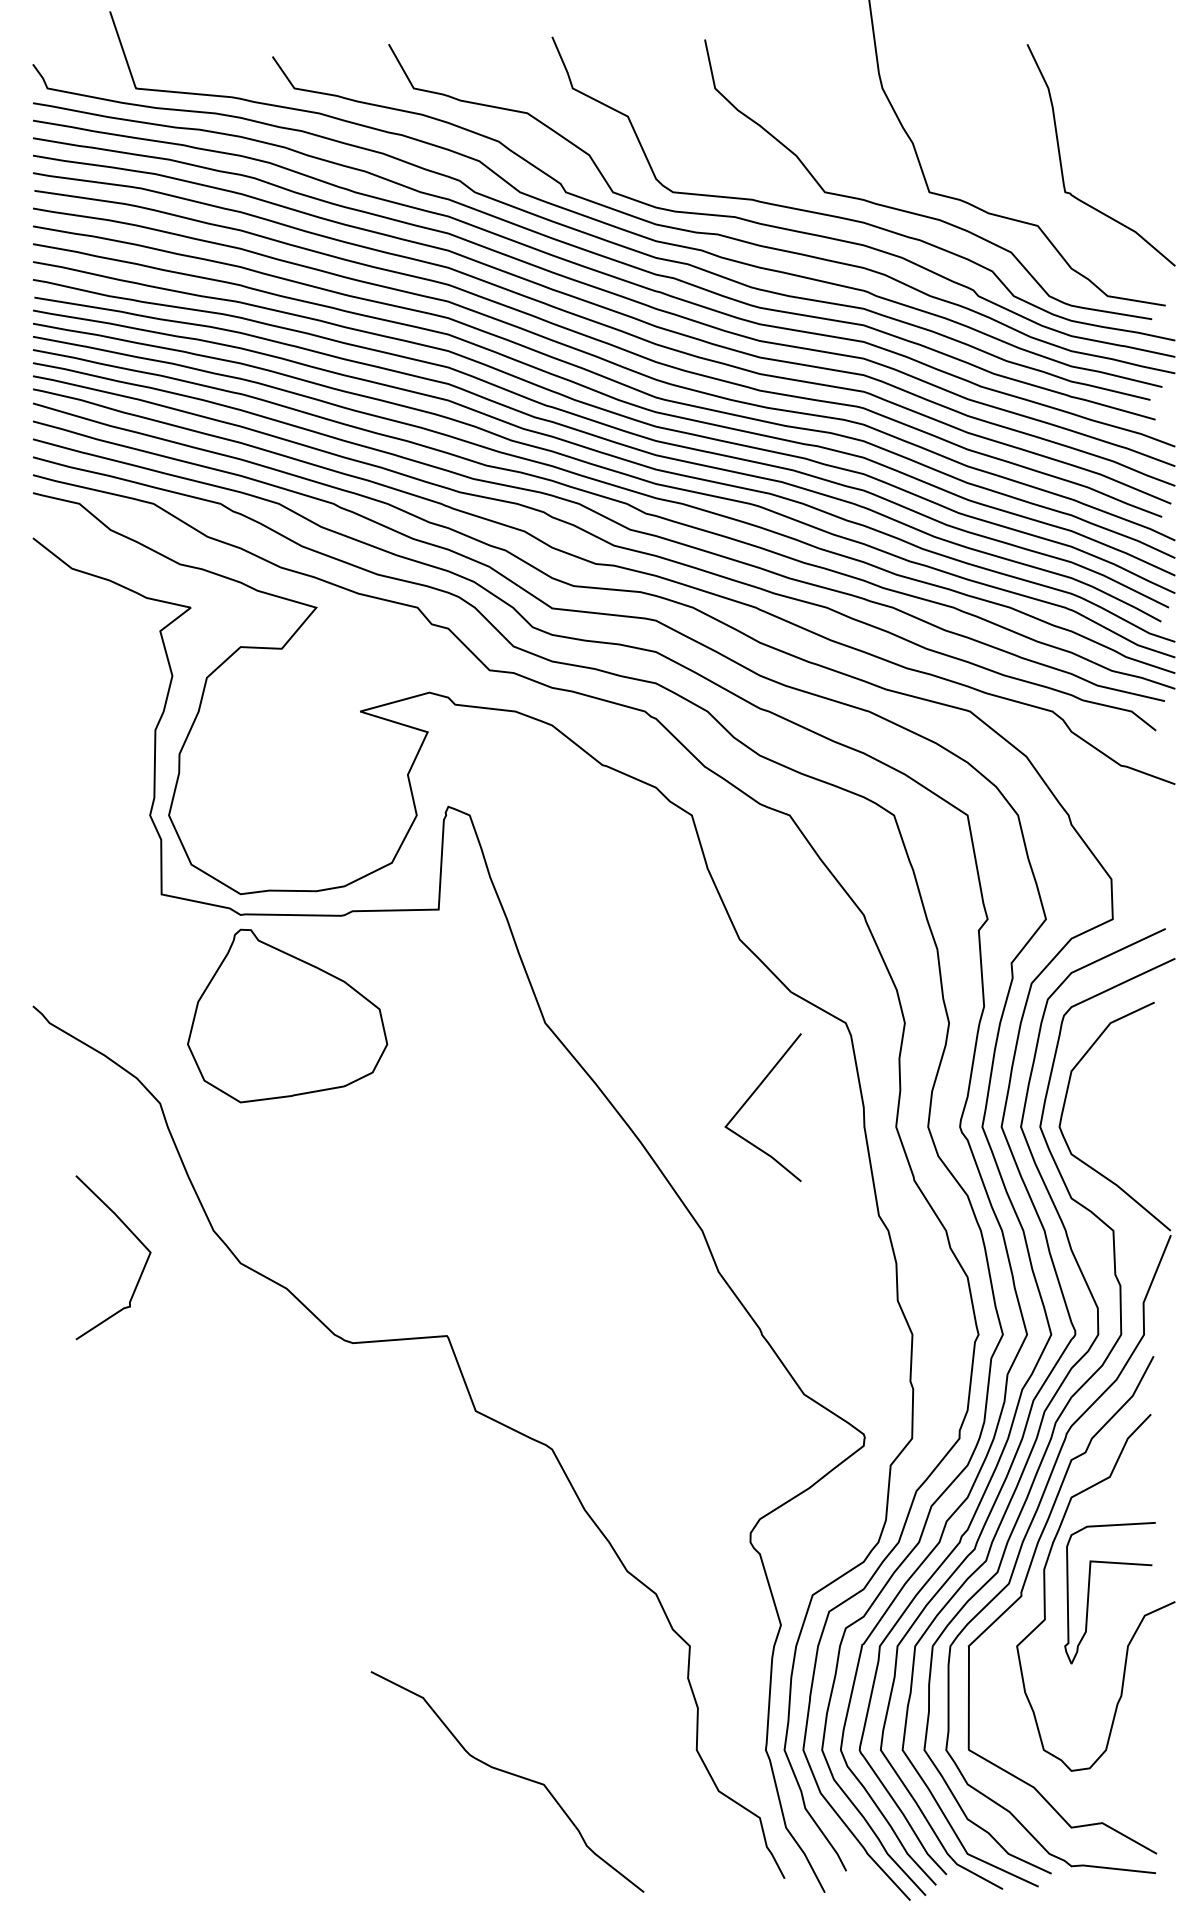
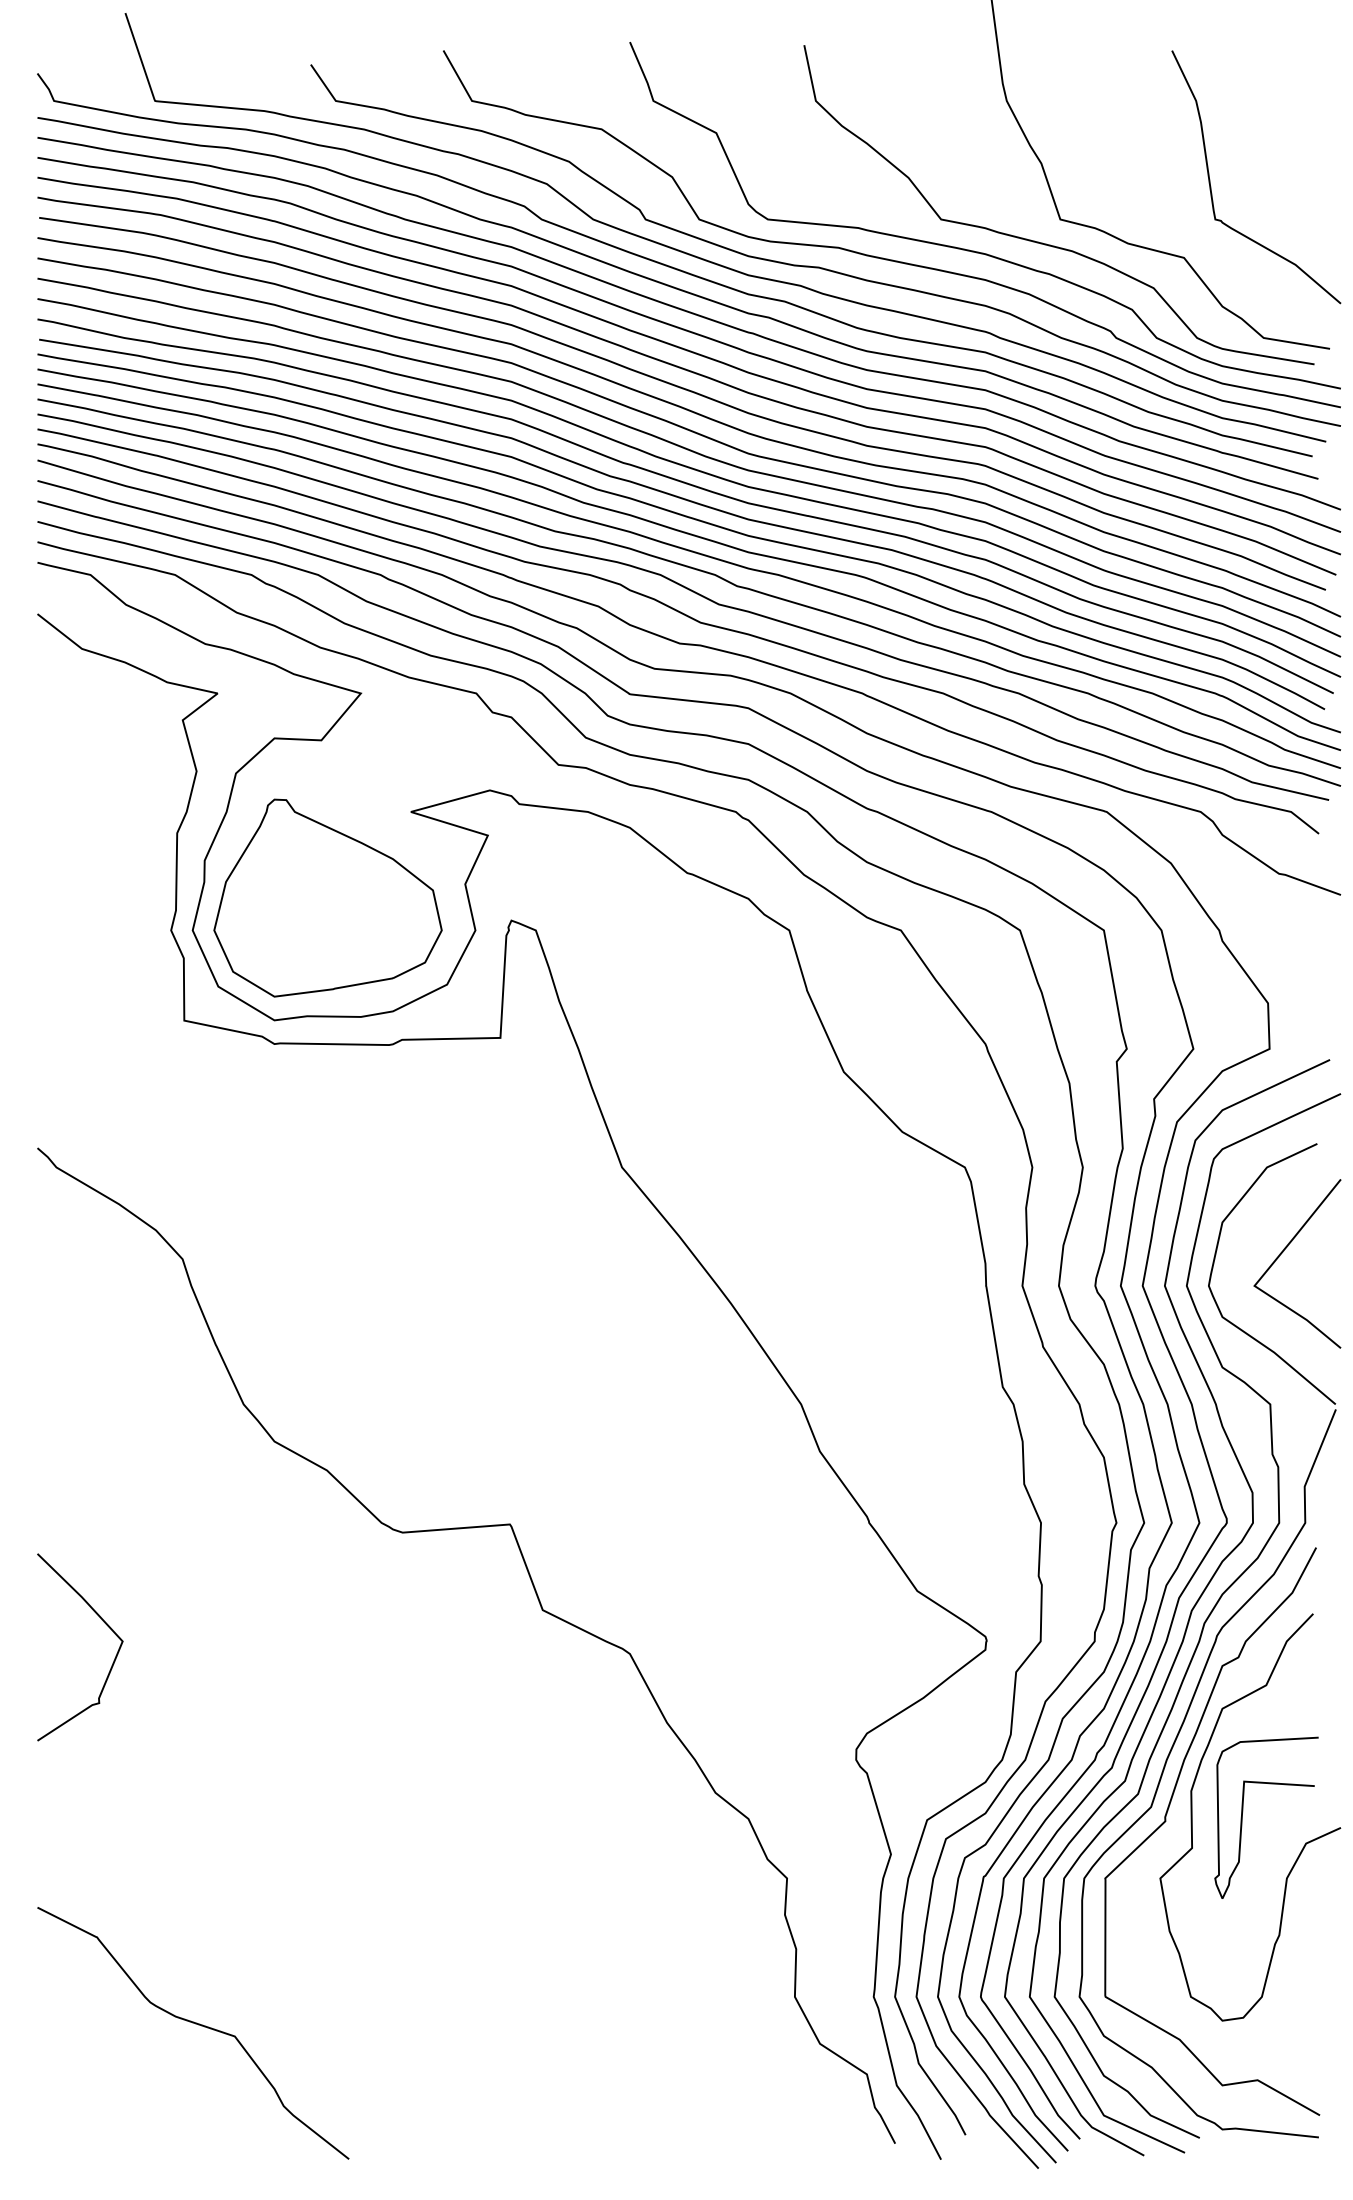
part: (287, 1015) -> (327, 897), moved
line: (750, 1098) -> (1282, 1253), moved
curve: (134, 1236) -> (104, 1623), moved
curve: (509, 1774) -> (195, 2024), moved

